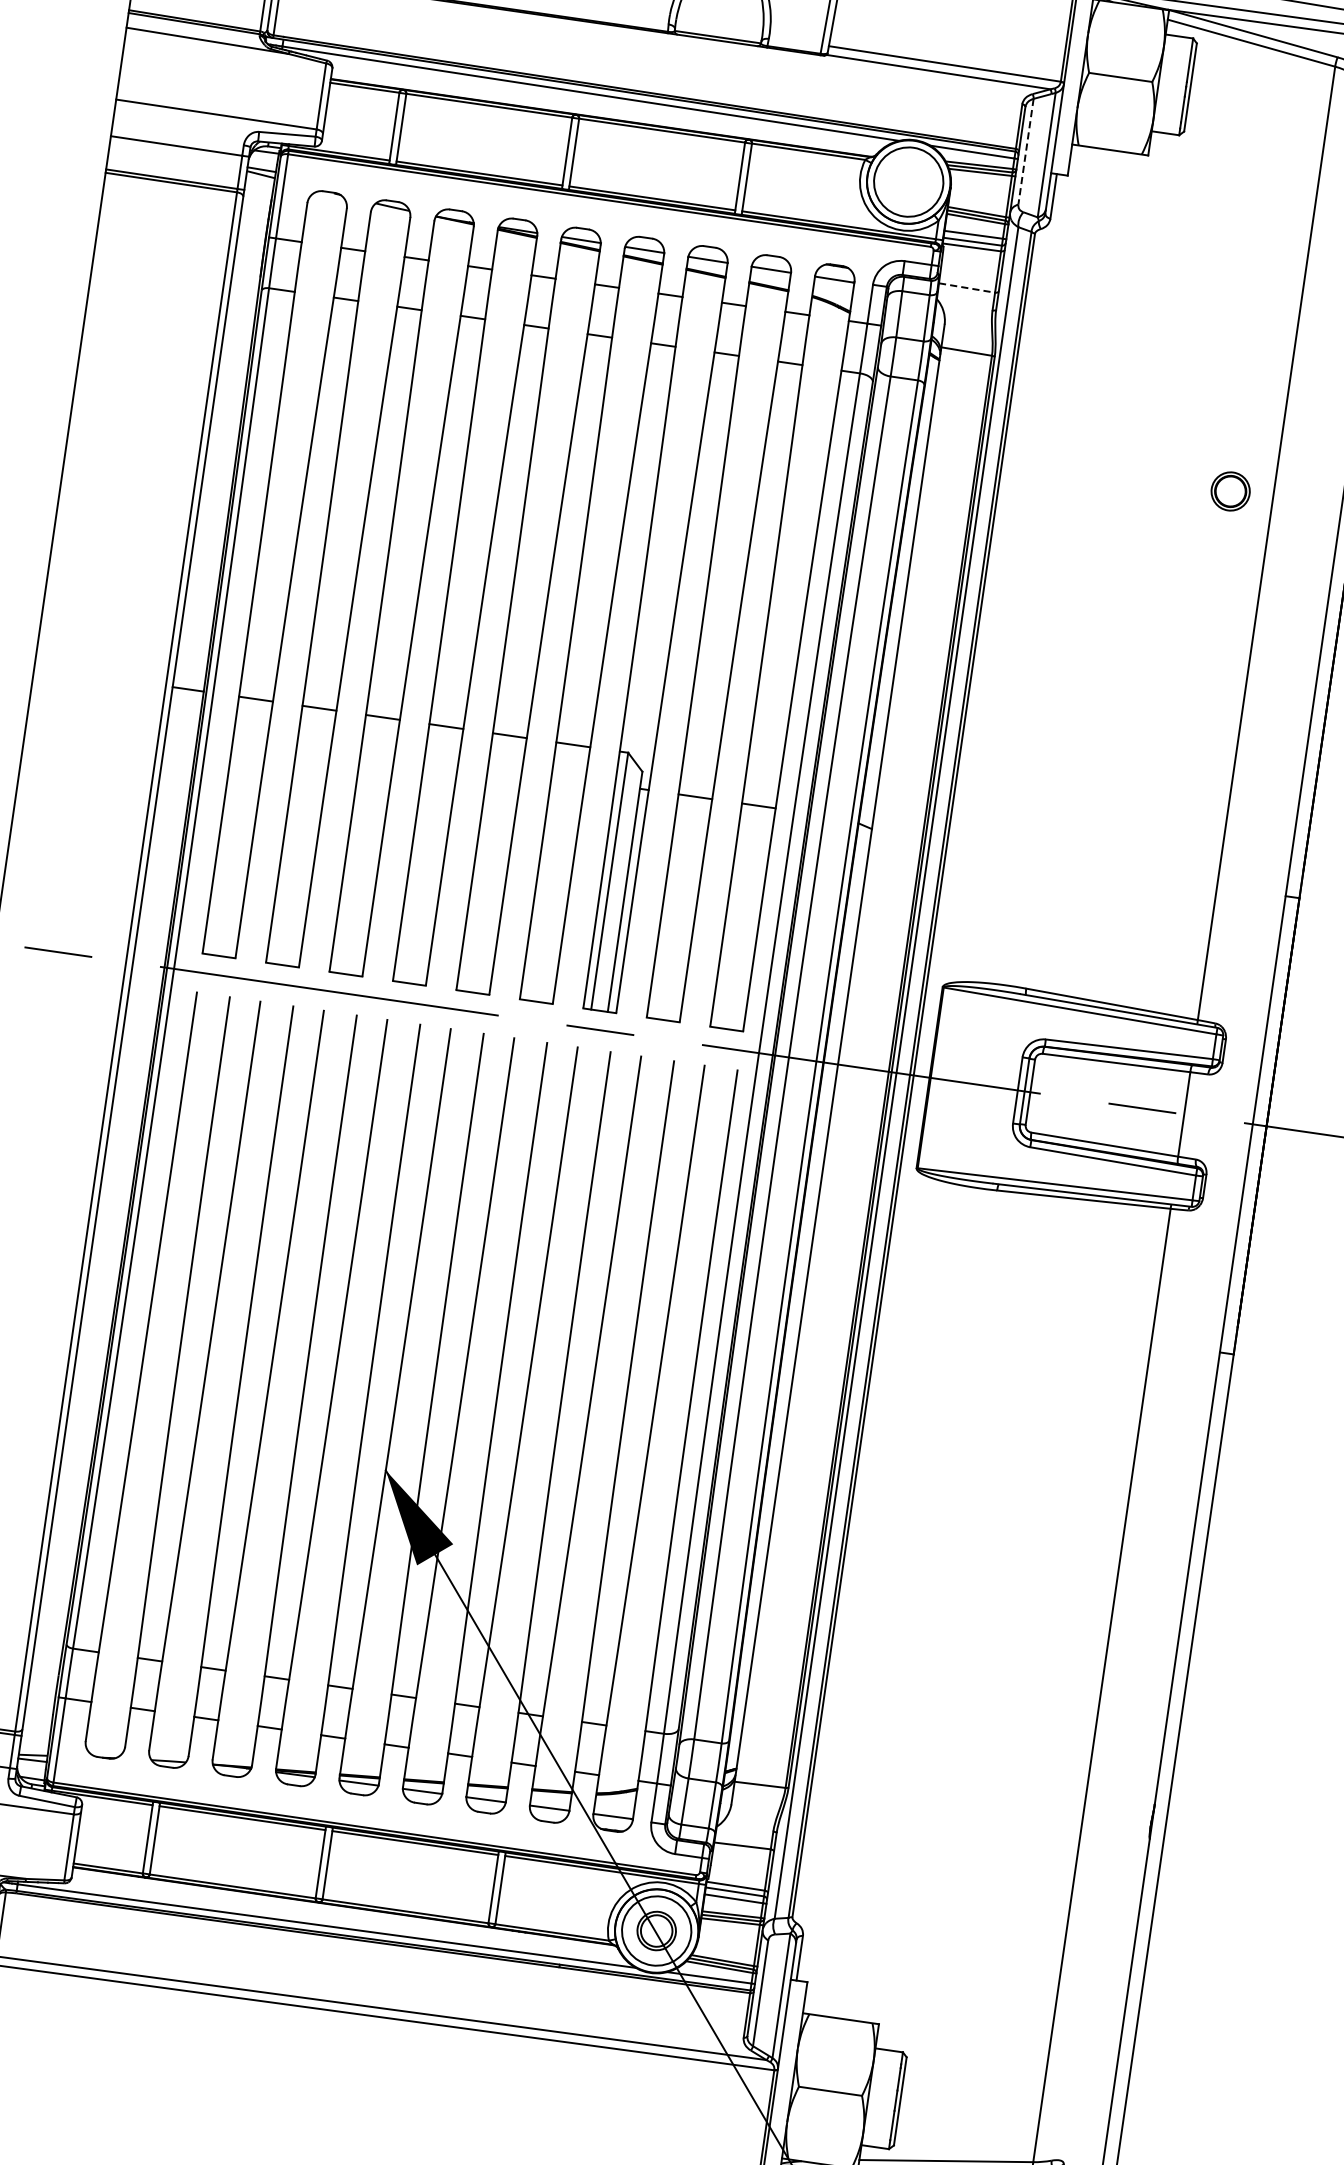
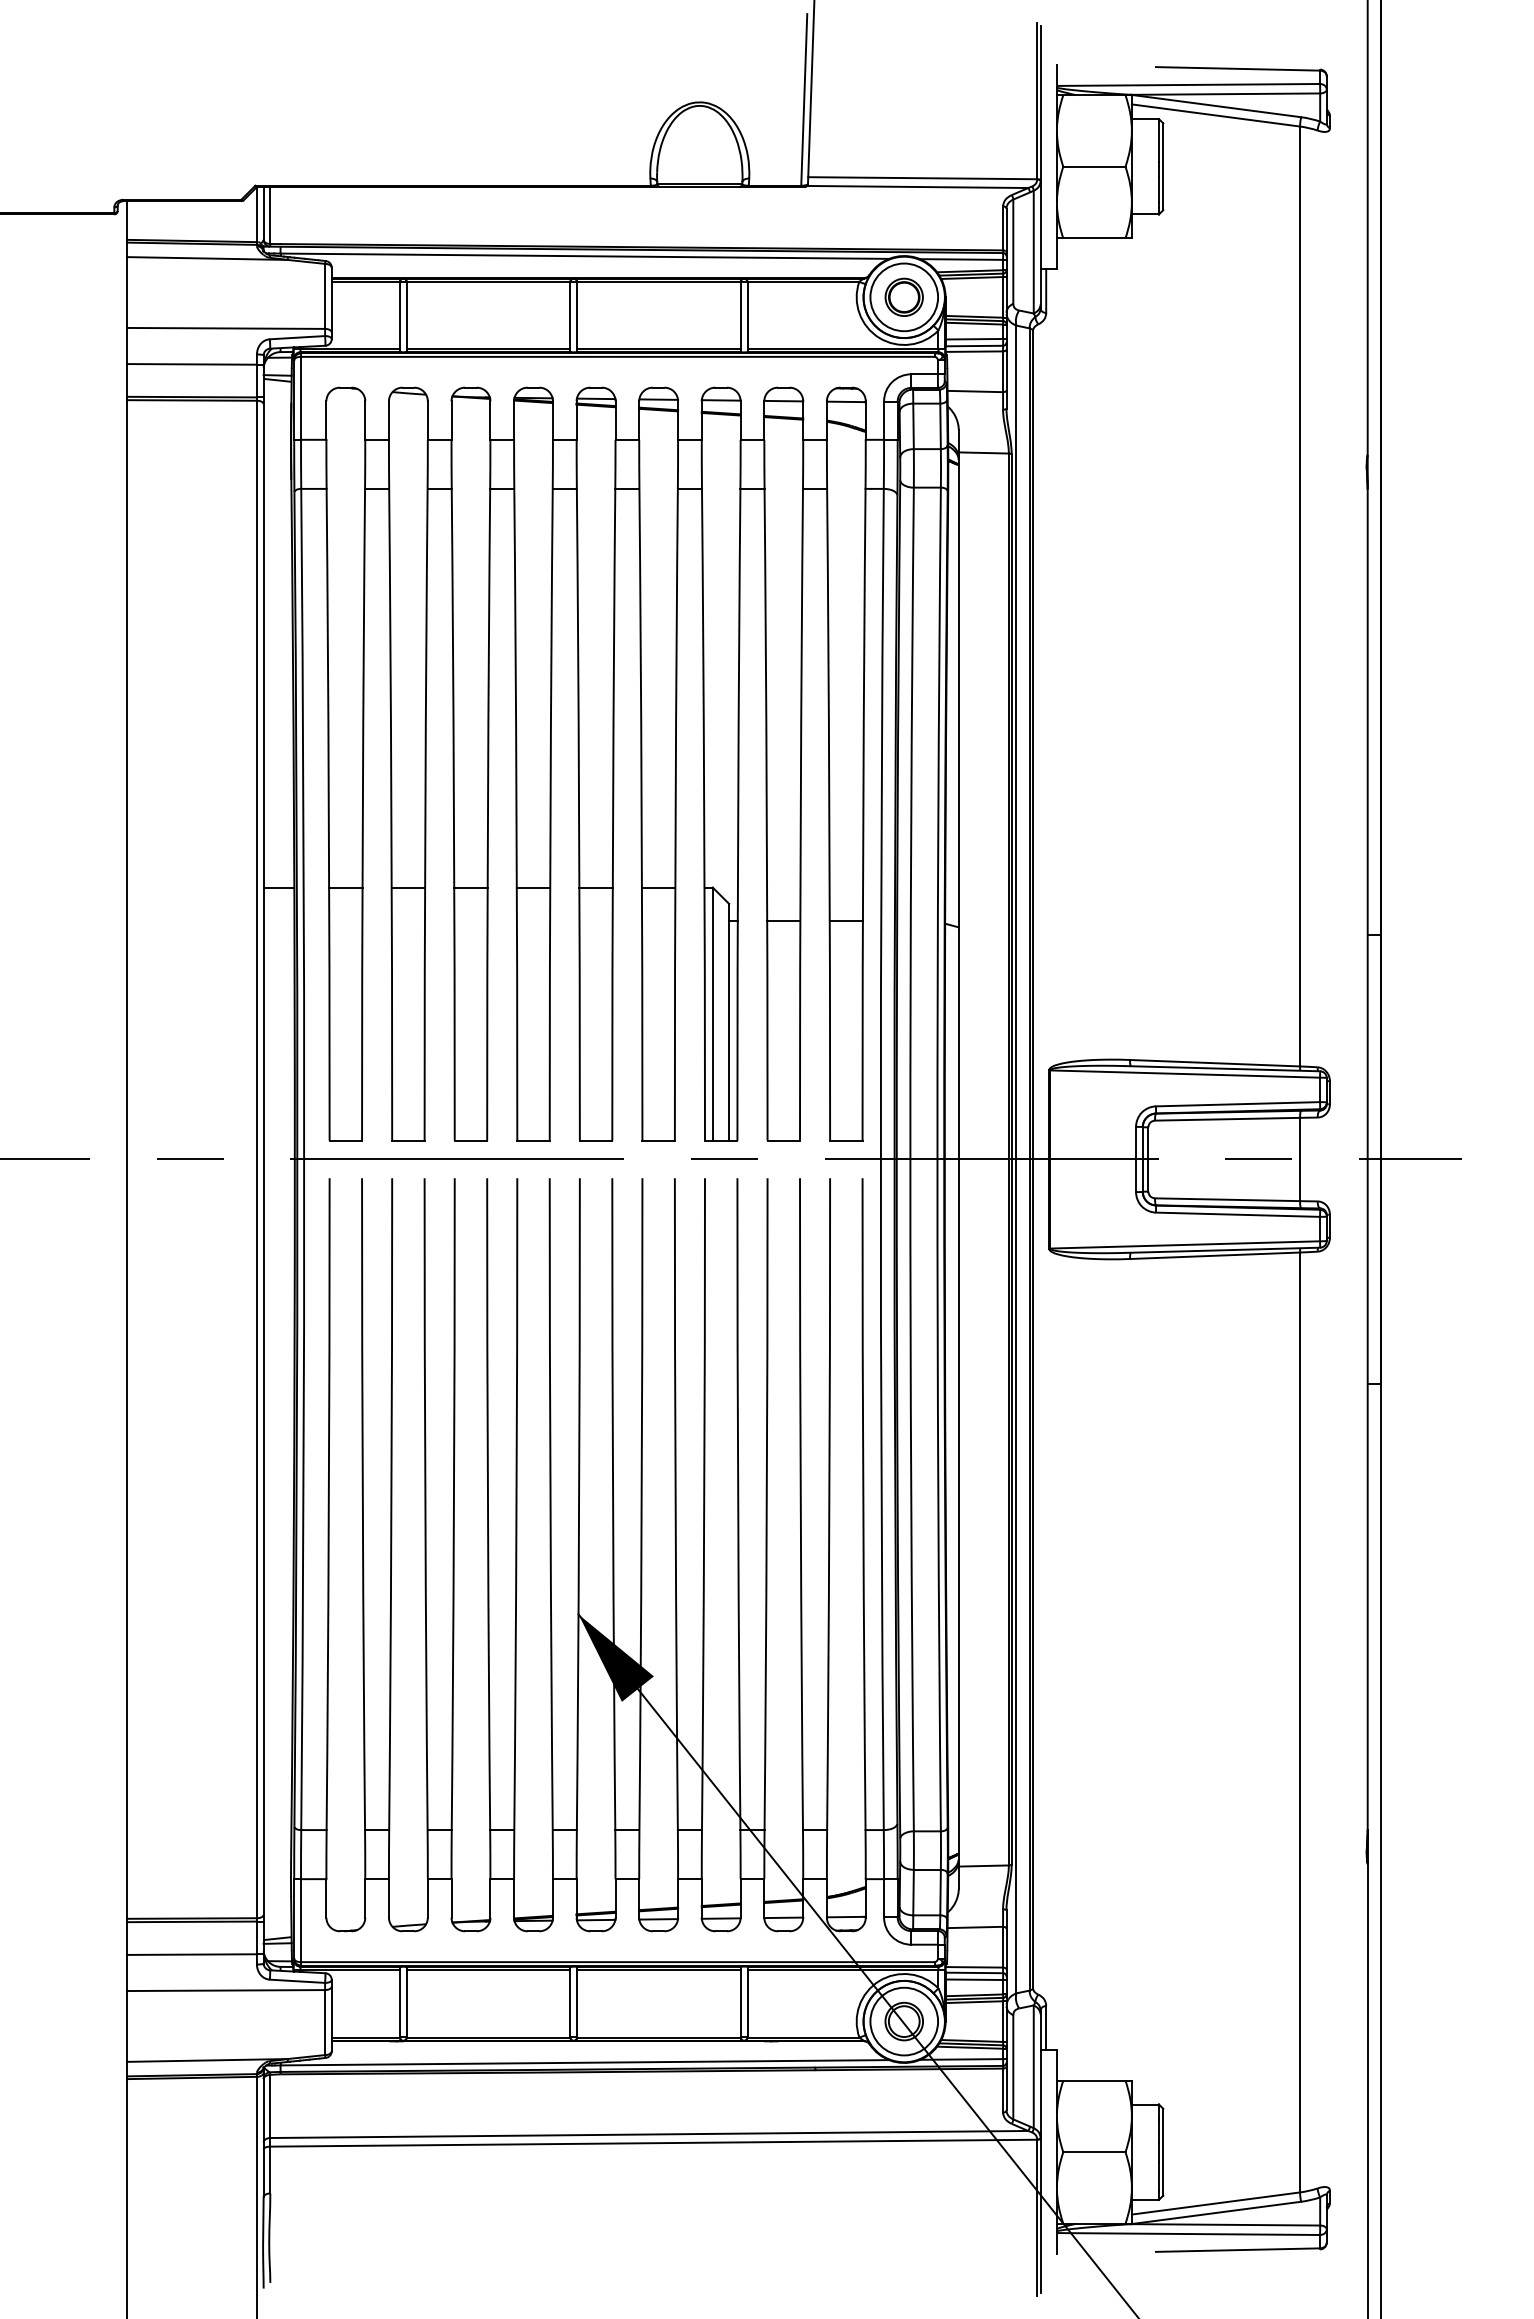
line: (1026, 152) -> (1013, 252), dashed -> solid
line: (967, 287) -> (975, 391), dashed -> solid
part: (1230, 490) -> (903, 296), moved

